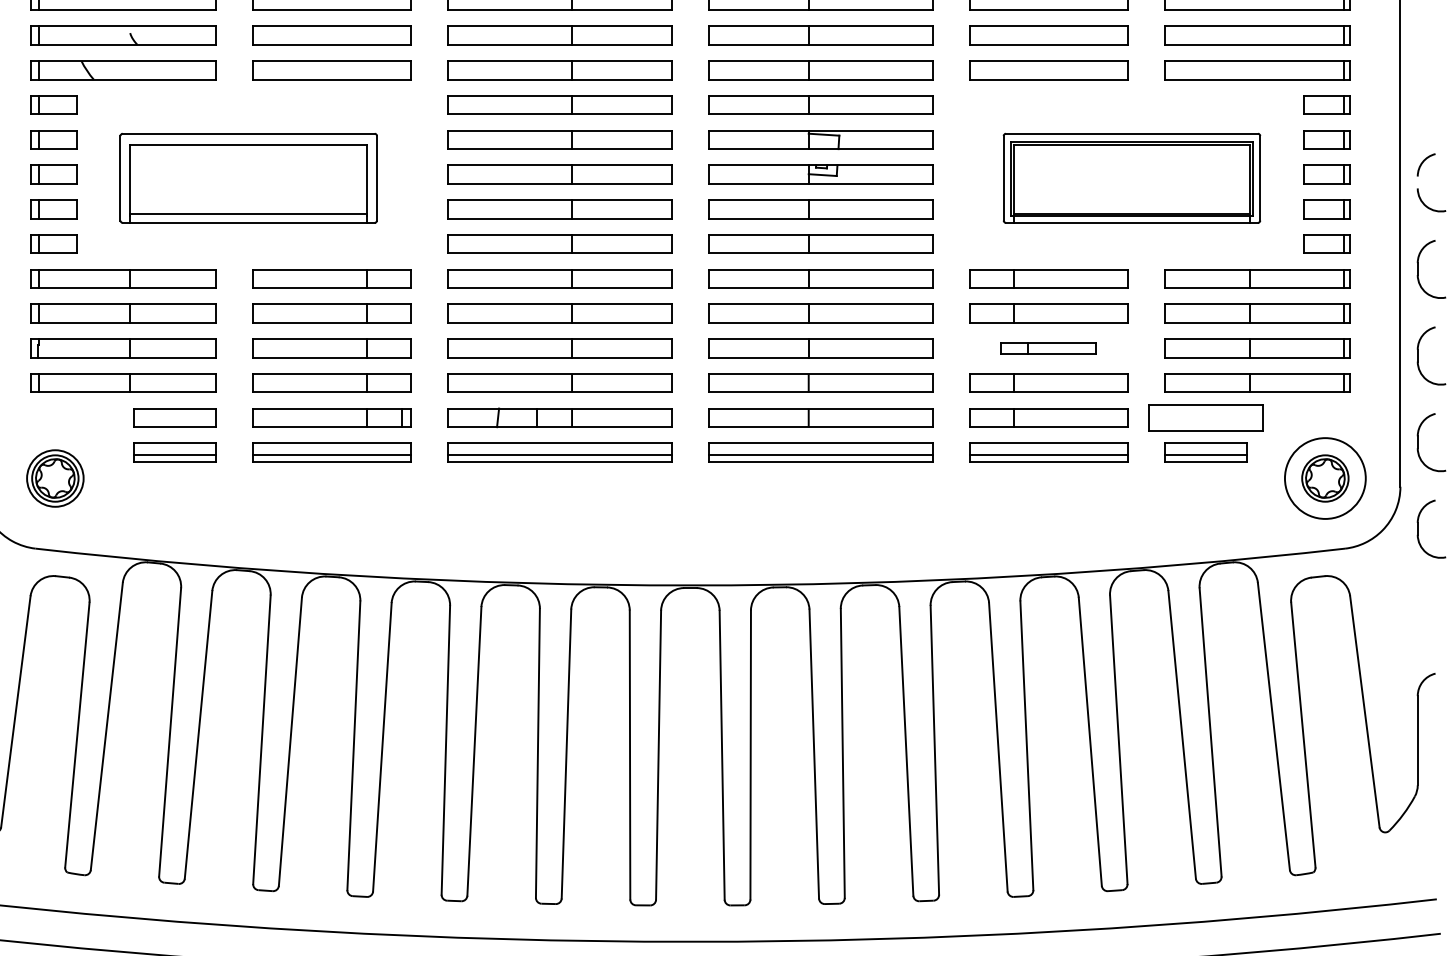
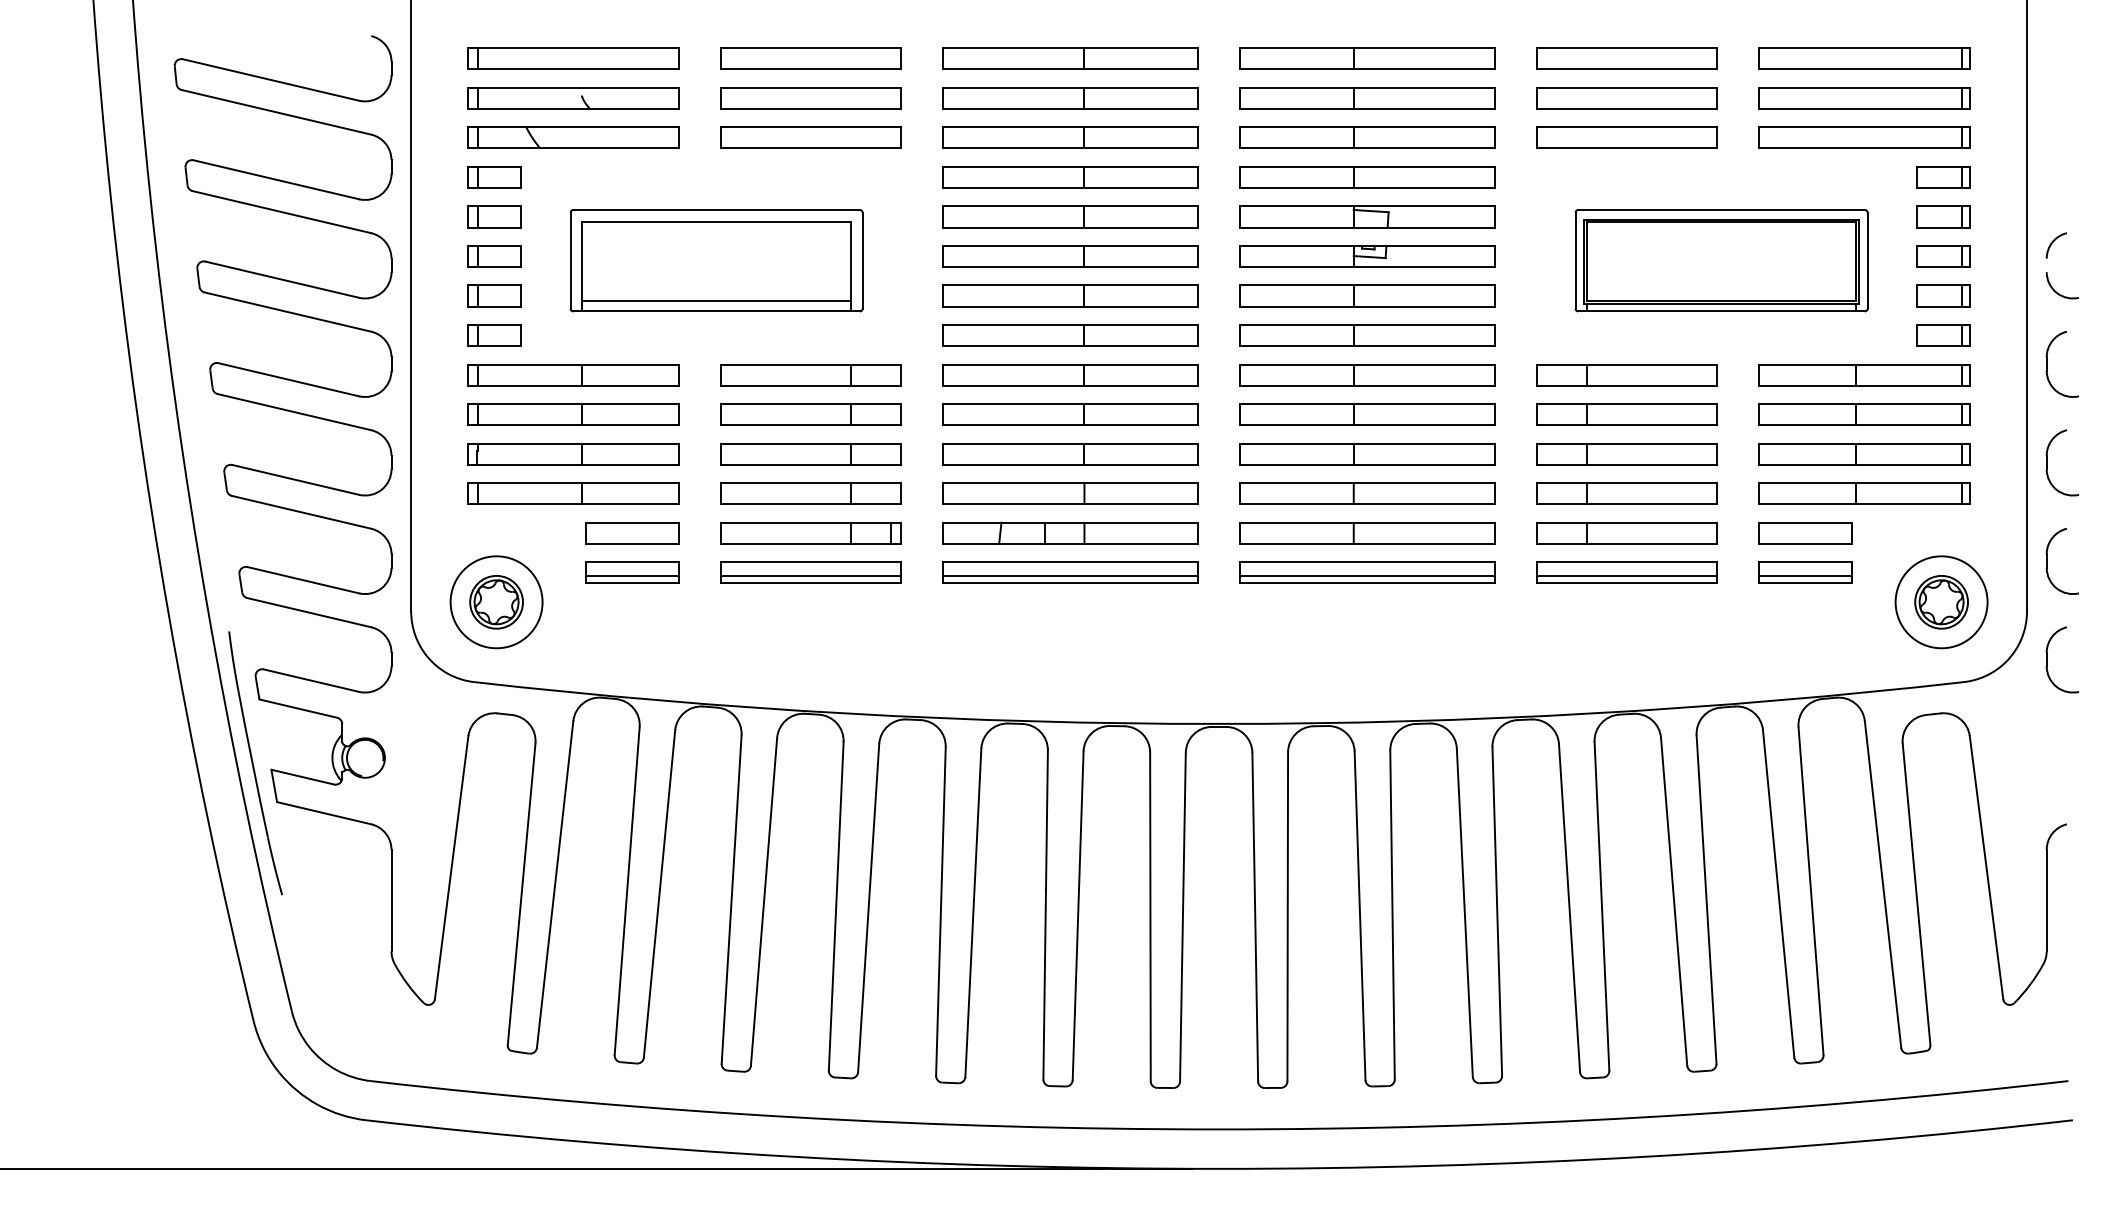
part: (1048, 348) -> (1626, 454), size x1.67
part: (1205, 418) -> (1805, 533), size x0.71
circle: (55, 478) -> (496, 602), size x1.43

